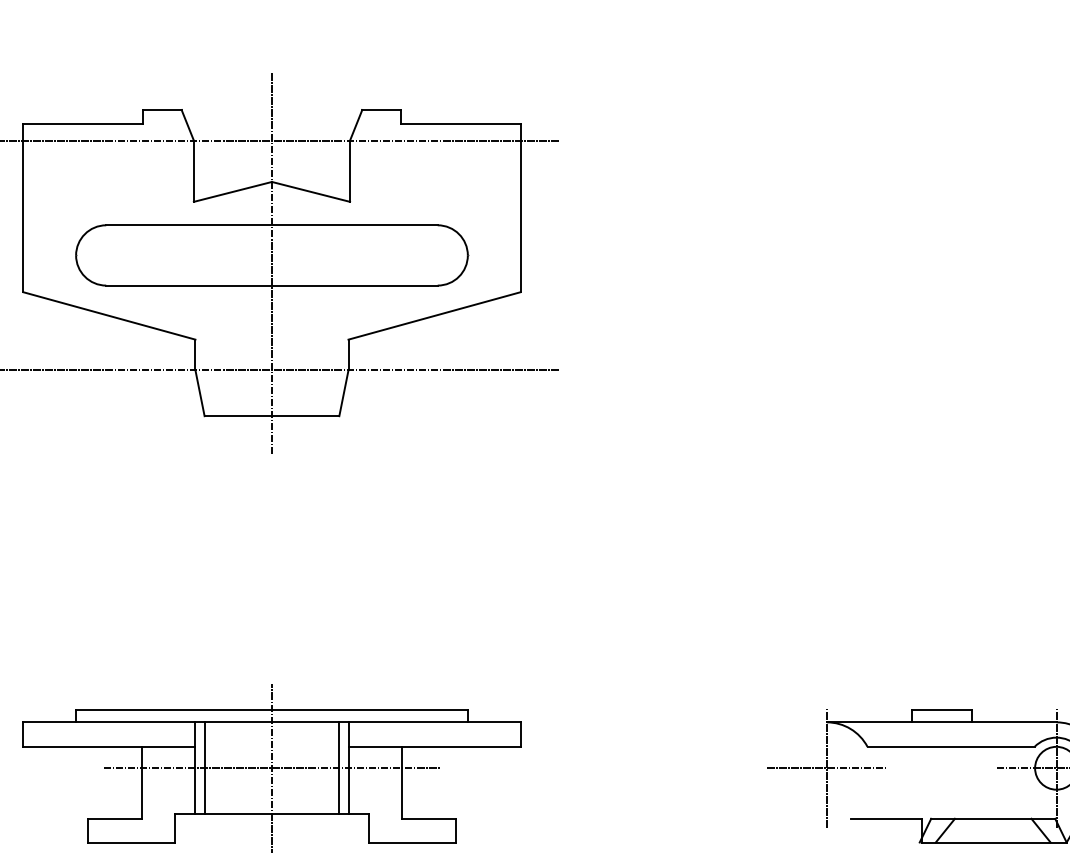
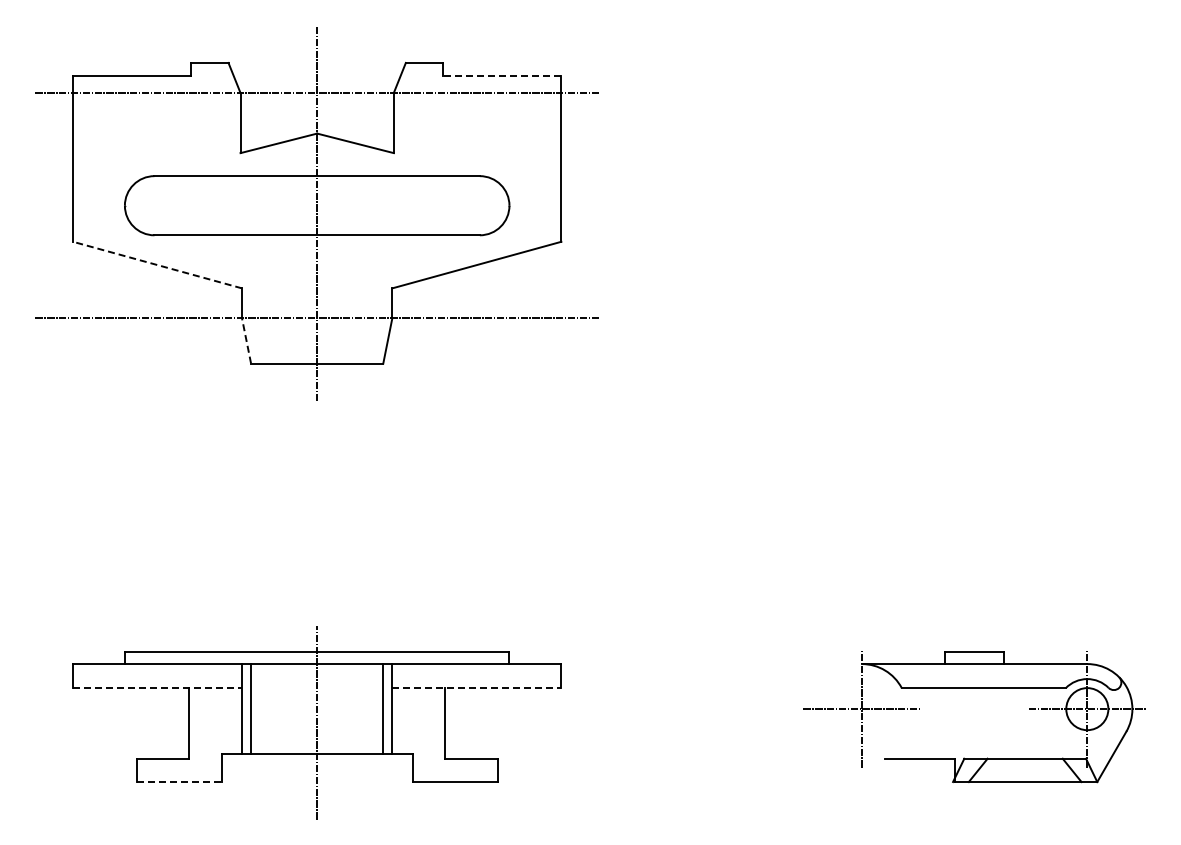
line: (460, 123) -> (502, 76), solid -> dashed
line: (109, 316) -> (157, 265), solid -> dashed
line: (199, 392) -> (246, 340), solid -> dashed
line: (109, 747) -> (157, 688), solid -> dashed
line: (434, 747) -> (476, 688), solid -> dashed
line: (271, 768) -> (316, 709), removed
line: (131, 843) -> (179, 782), solid -> dashed

